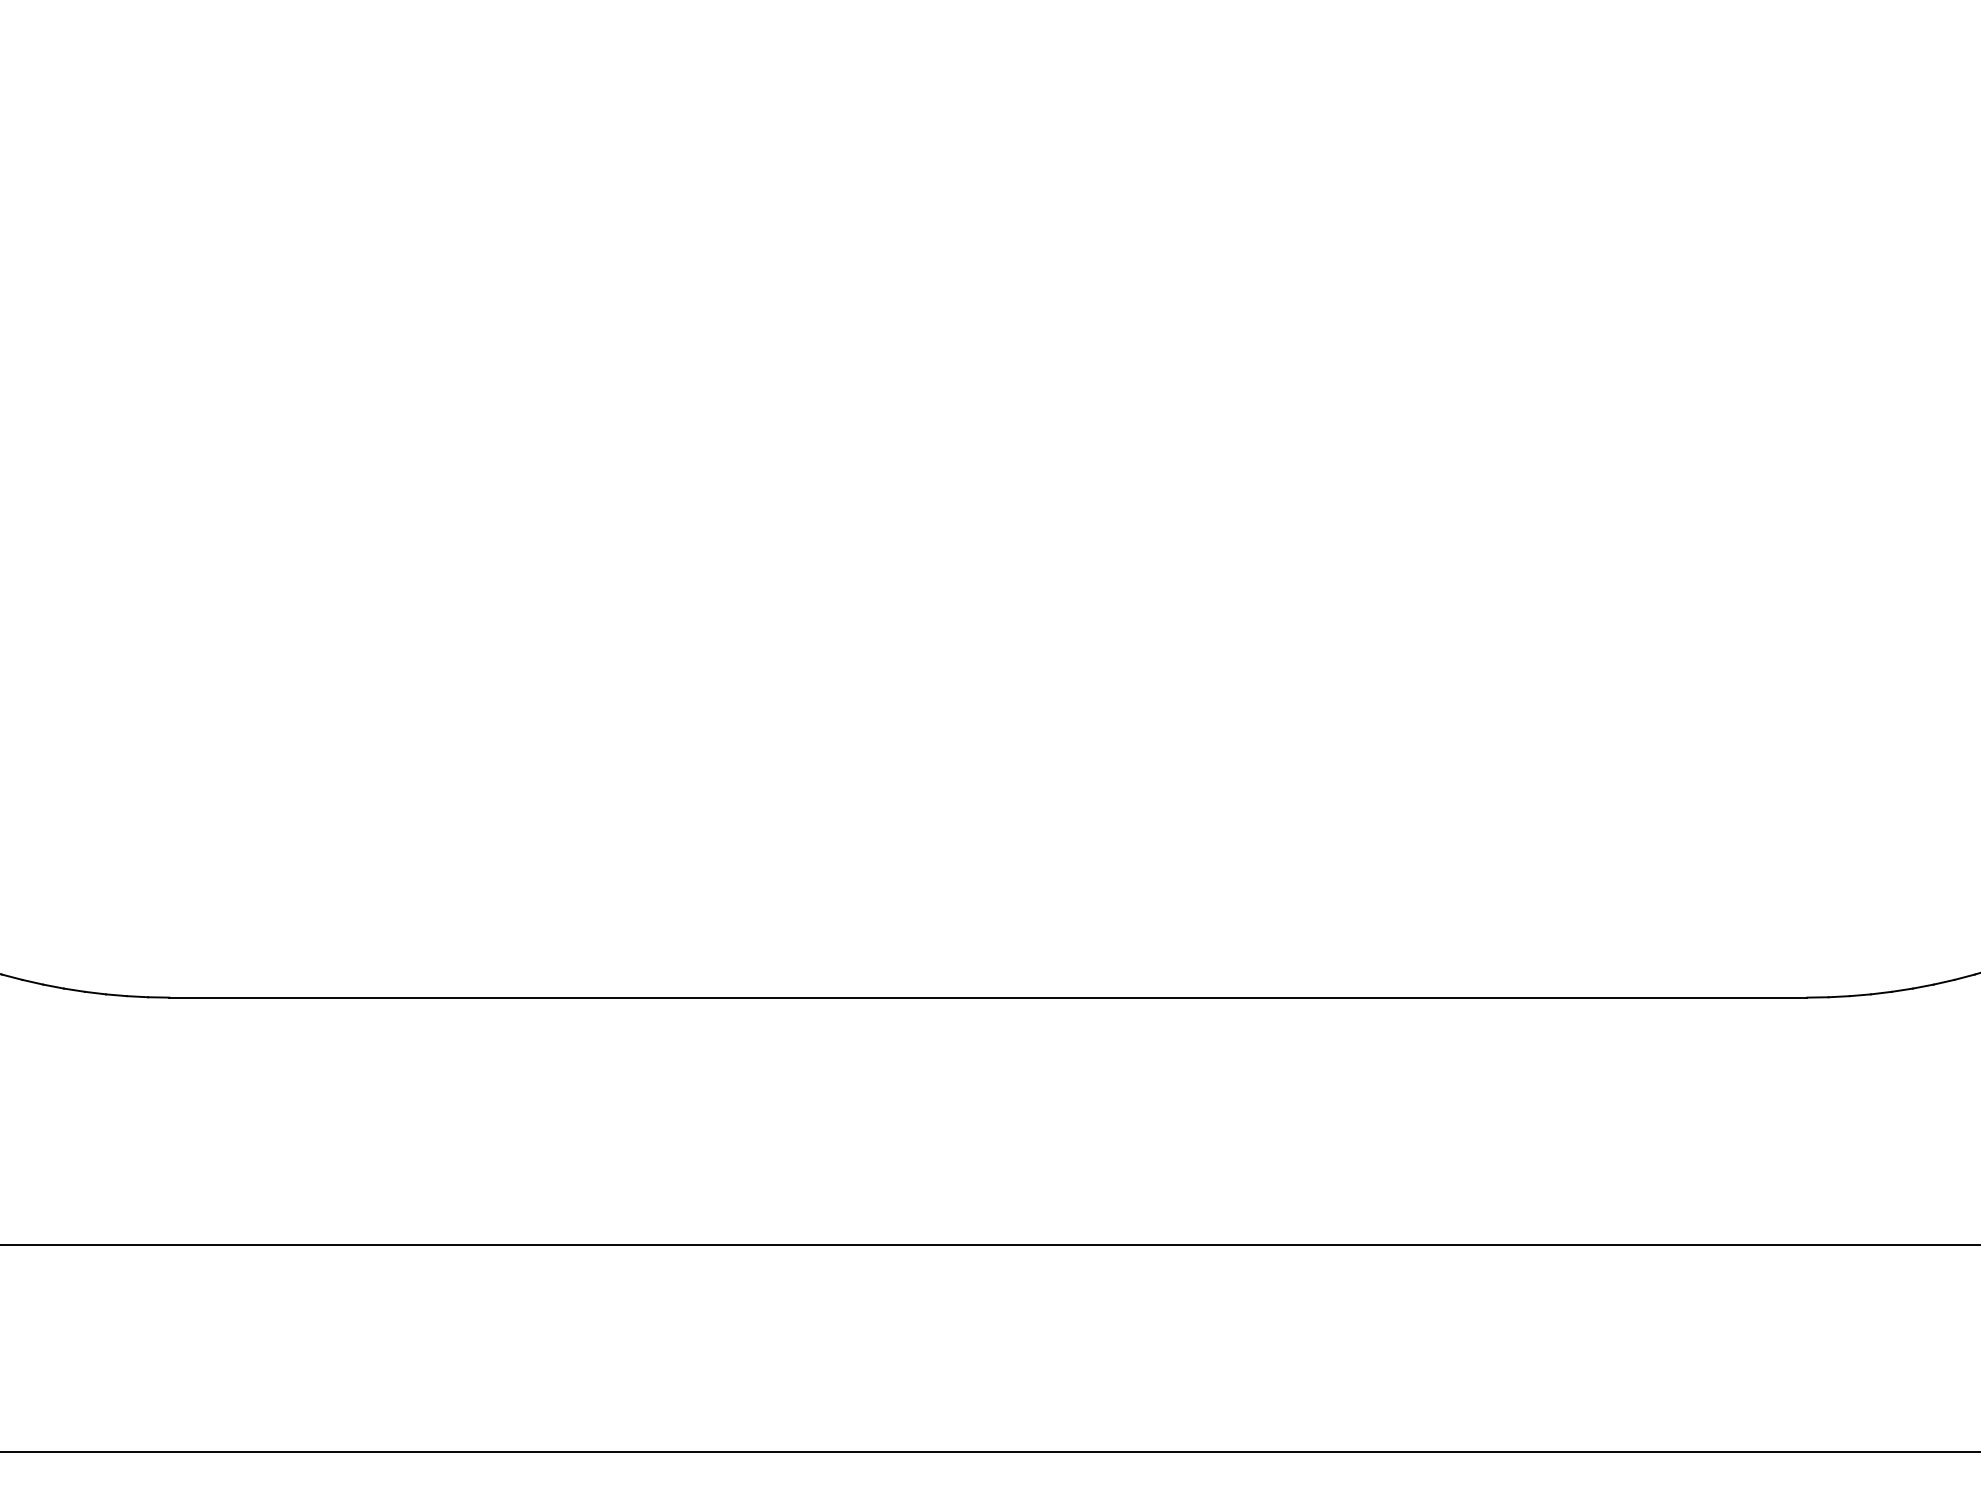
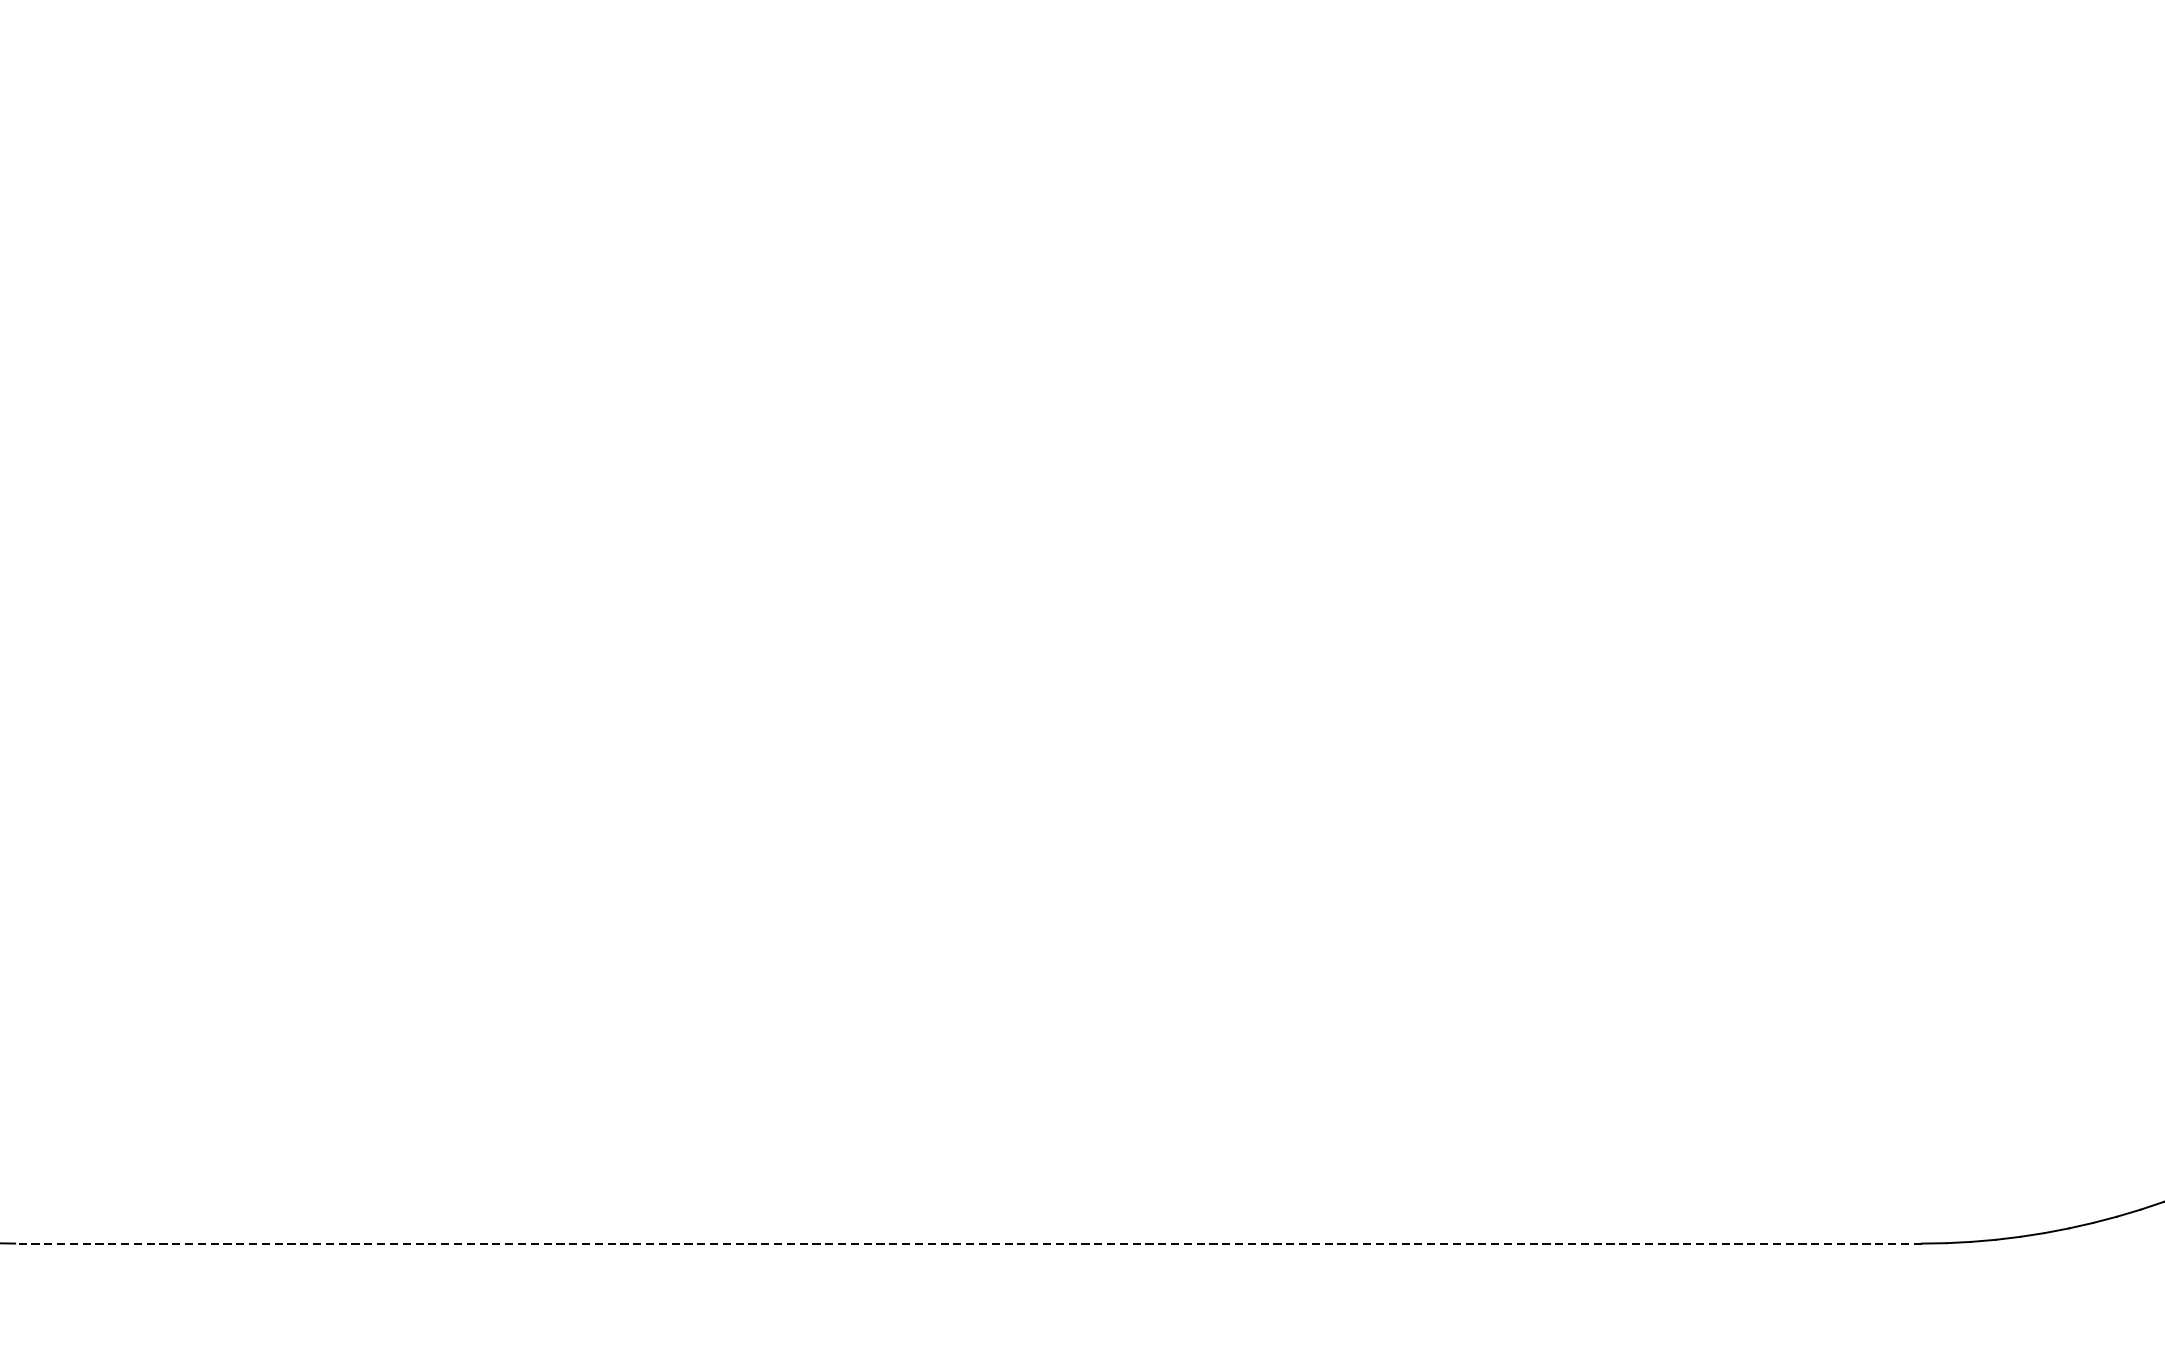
line: (988, 997) -> (968, 1243), solid -> dashed

